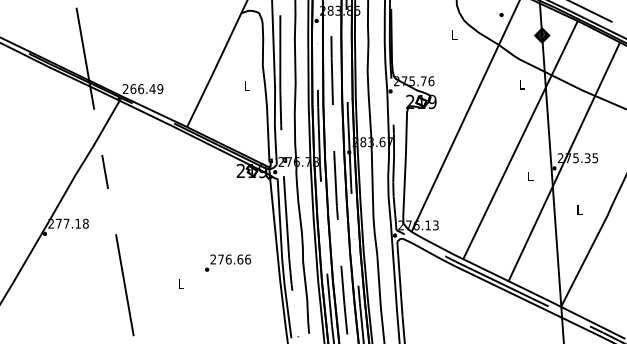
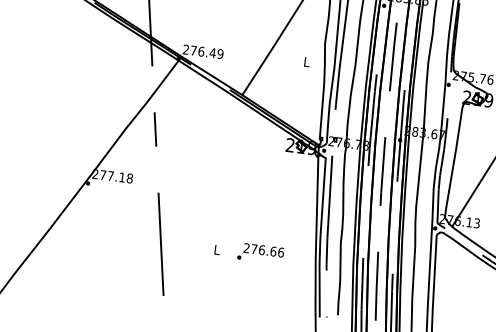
text: (133, 89) -> (193, 51), 266.49 -> 276.49
text: (227, 262) -> (260, 252), moved

